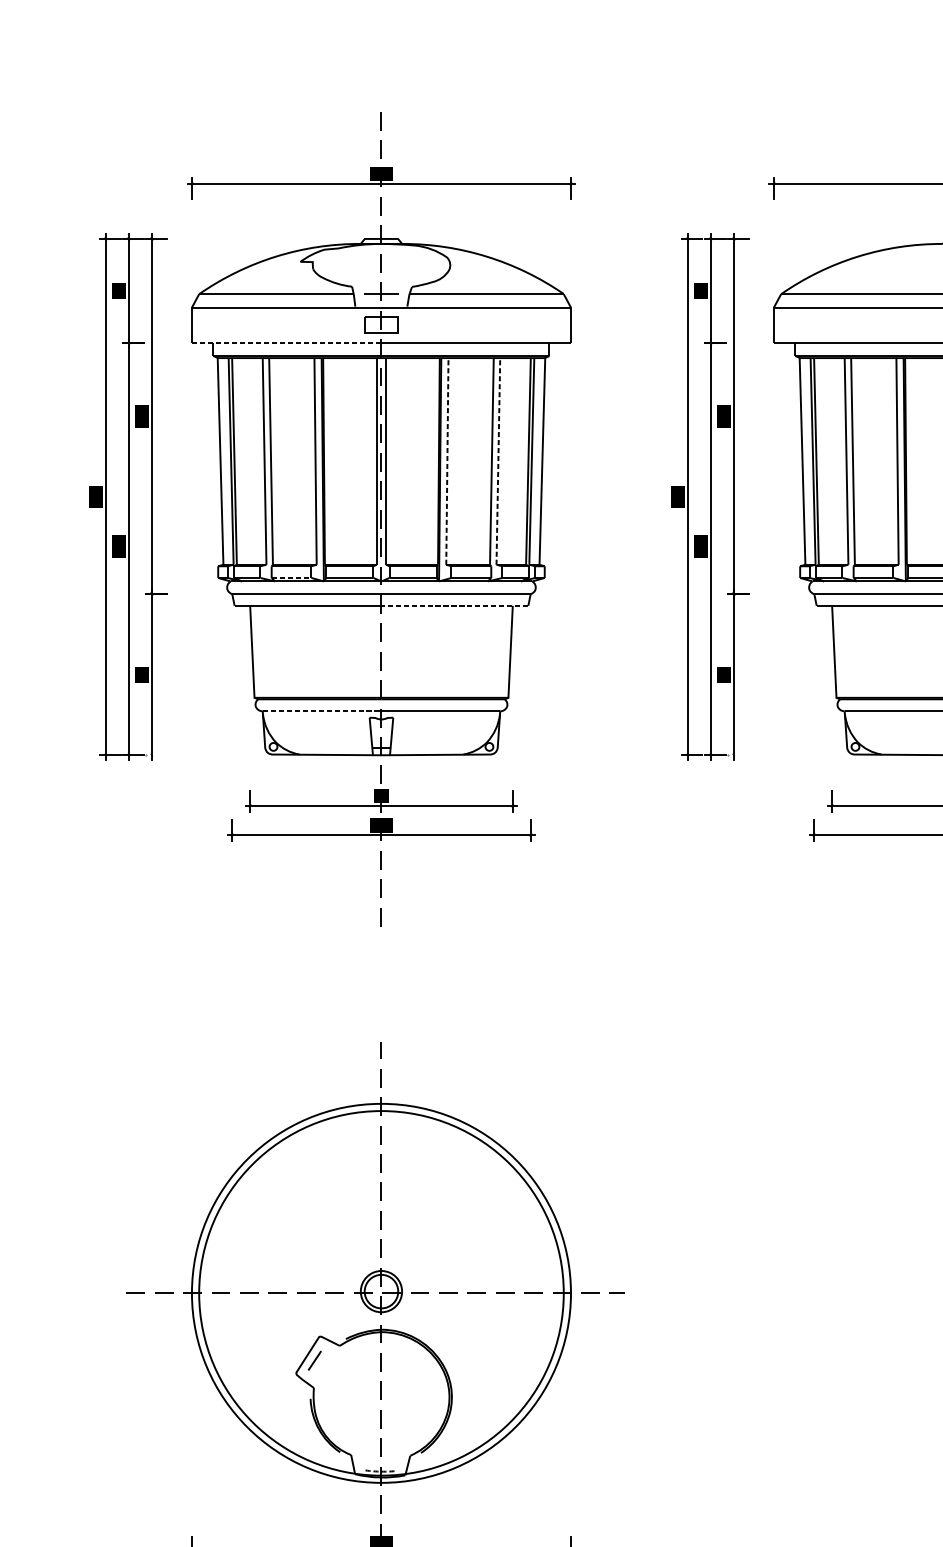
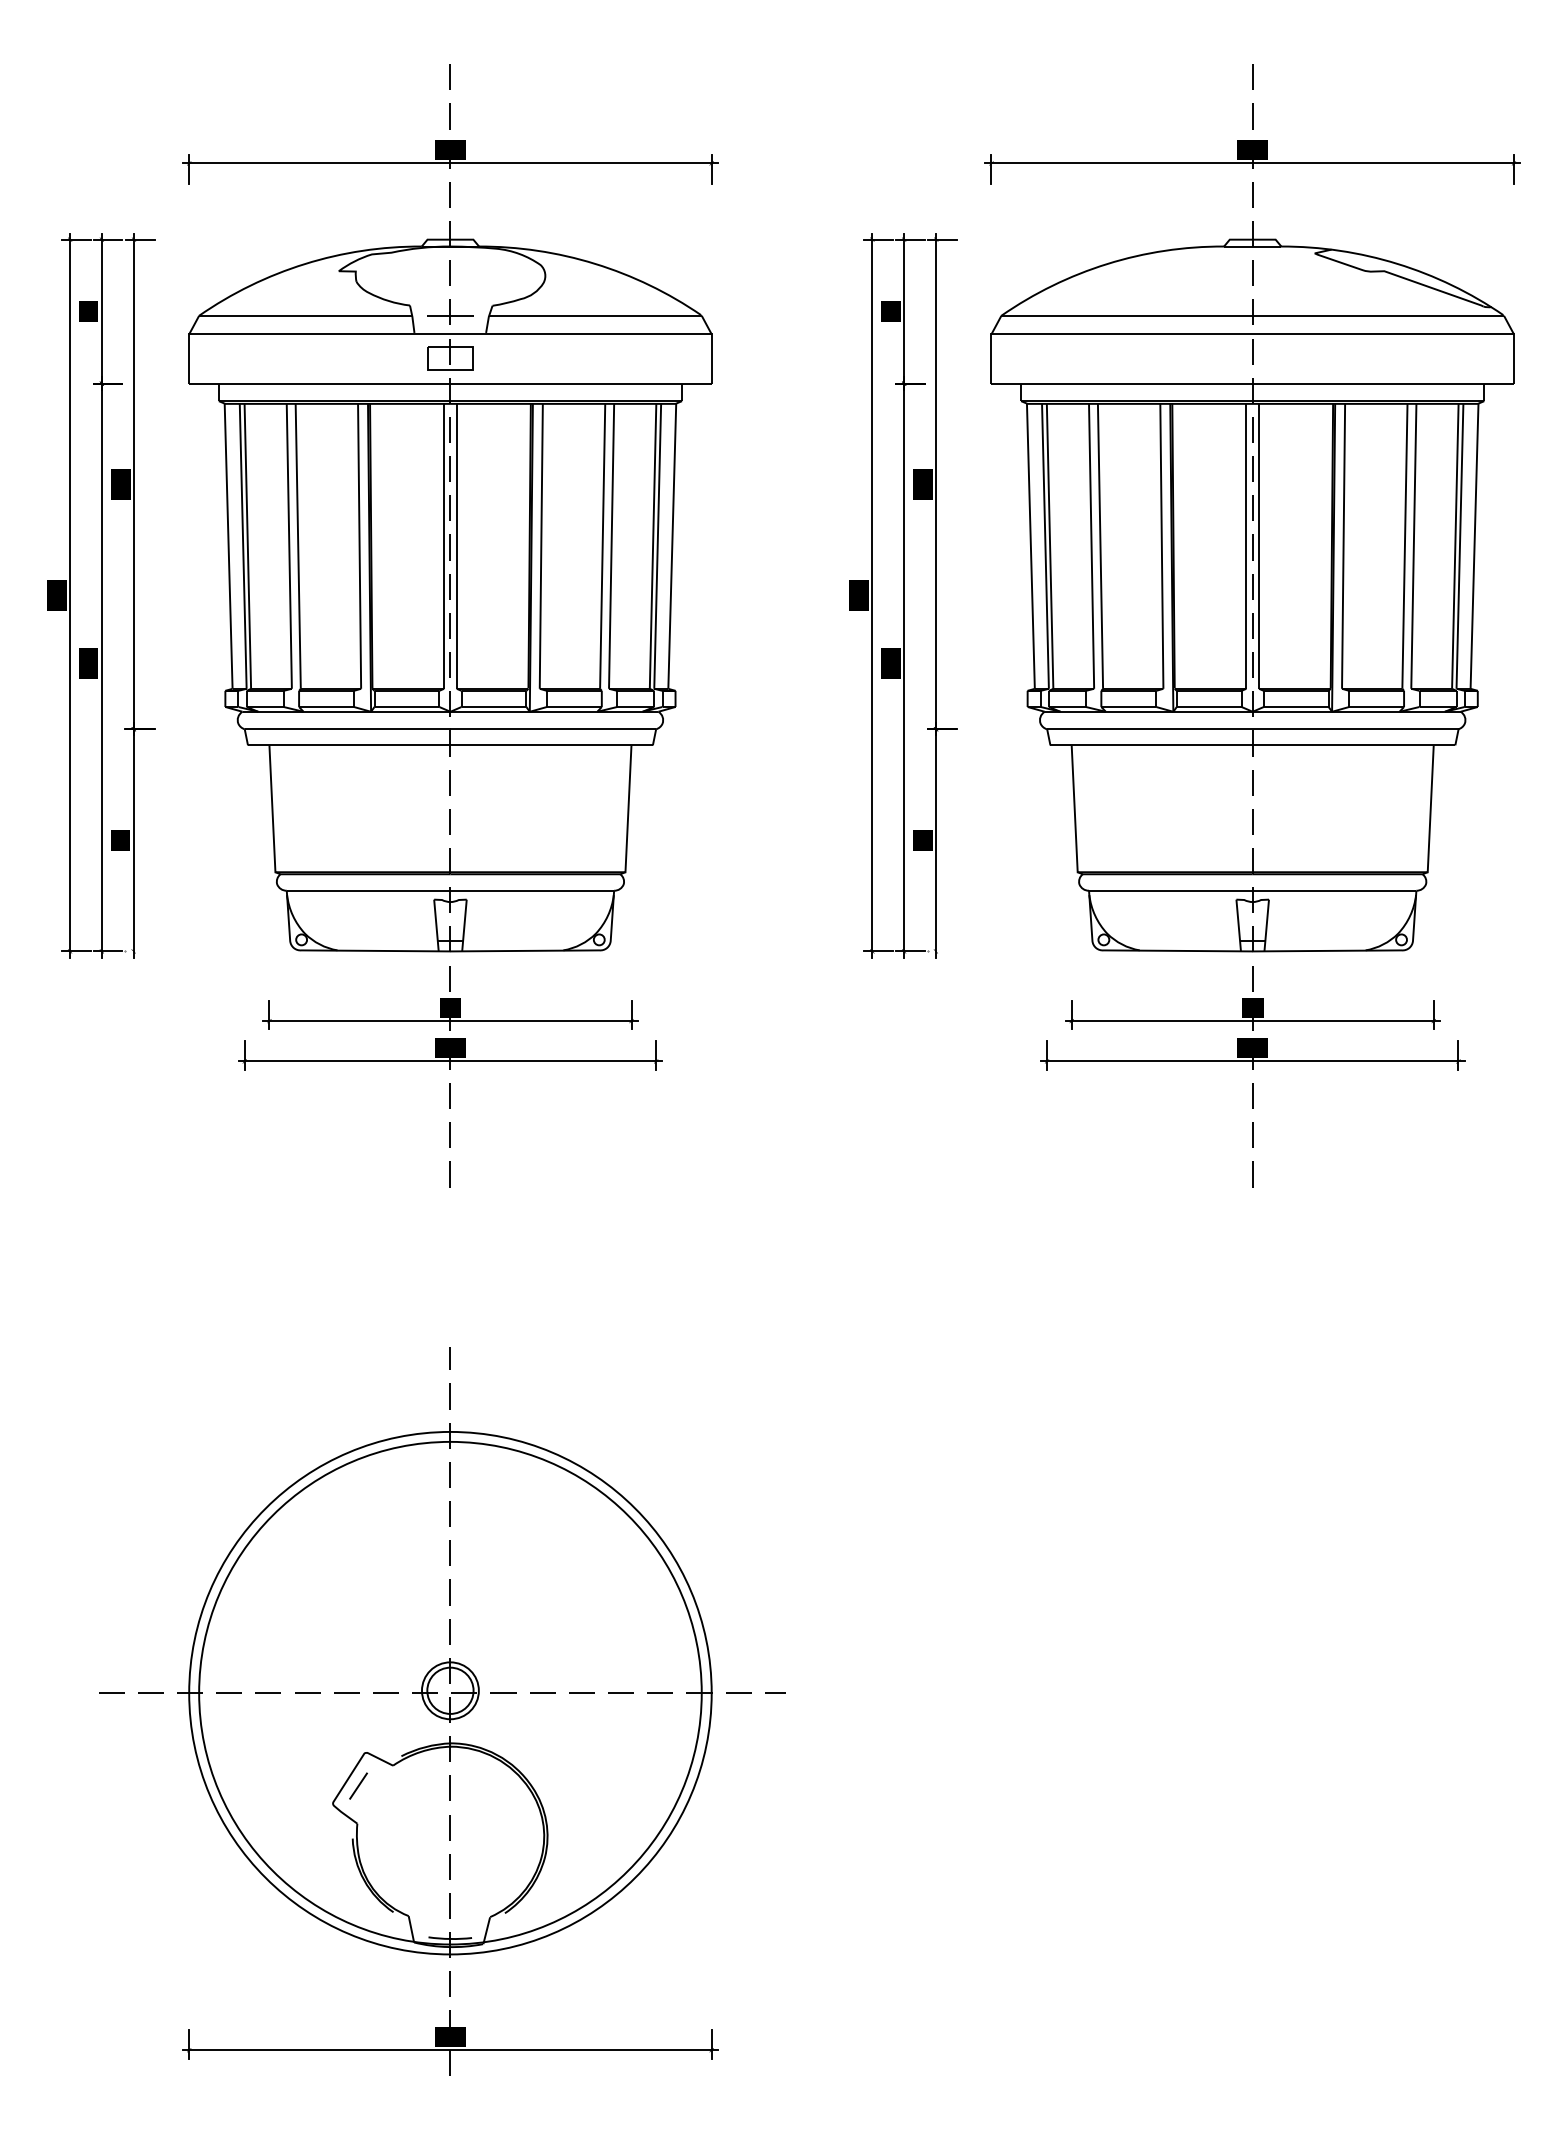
line: (286, 343) -> (319, 383), dashed -> solid
line: (498, 460) -> (611, 545), dashed -> solid
line: (447, 461) -> (541, 546), dashed -> solid
line: (292, 577) -> (327, 706), dashed -> solid
line: (454, 605) -> (551, 745), dashed -> solid
line: (322, 711) -> (368, 890), dashed -> solid
arc: (381, 1472) -> (450, 1939), dashed -> solid

